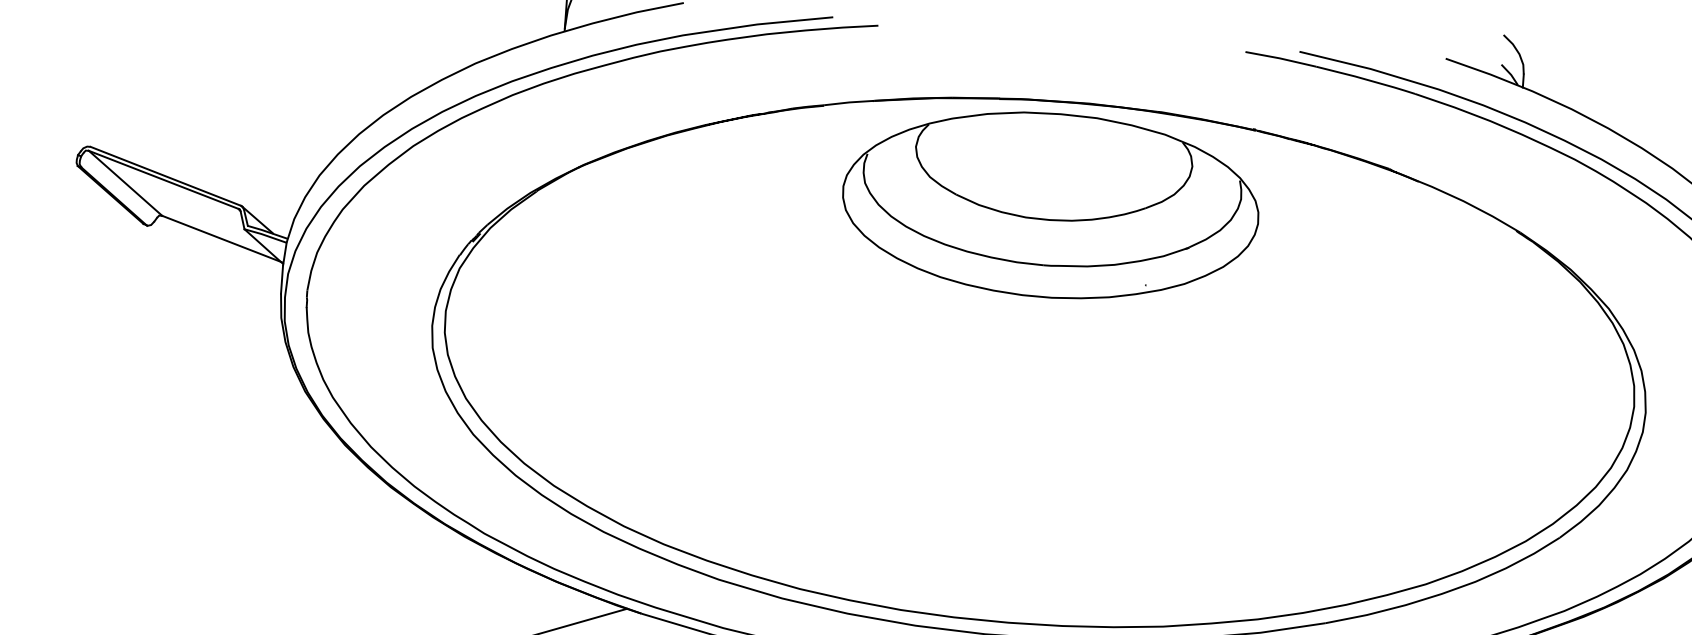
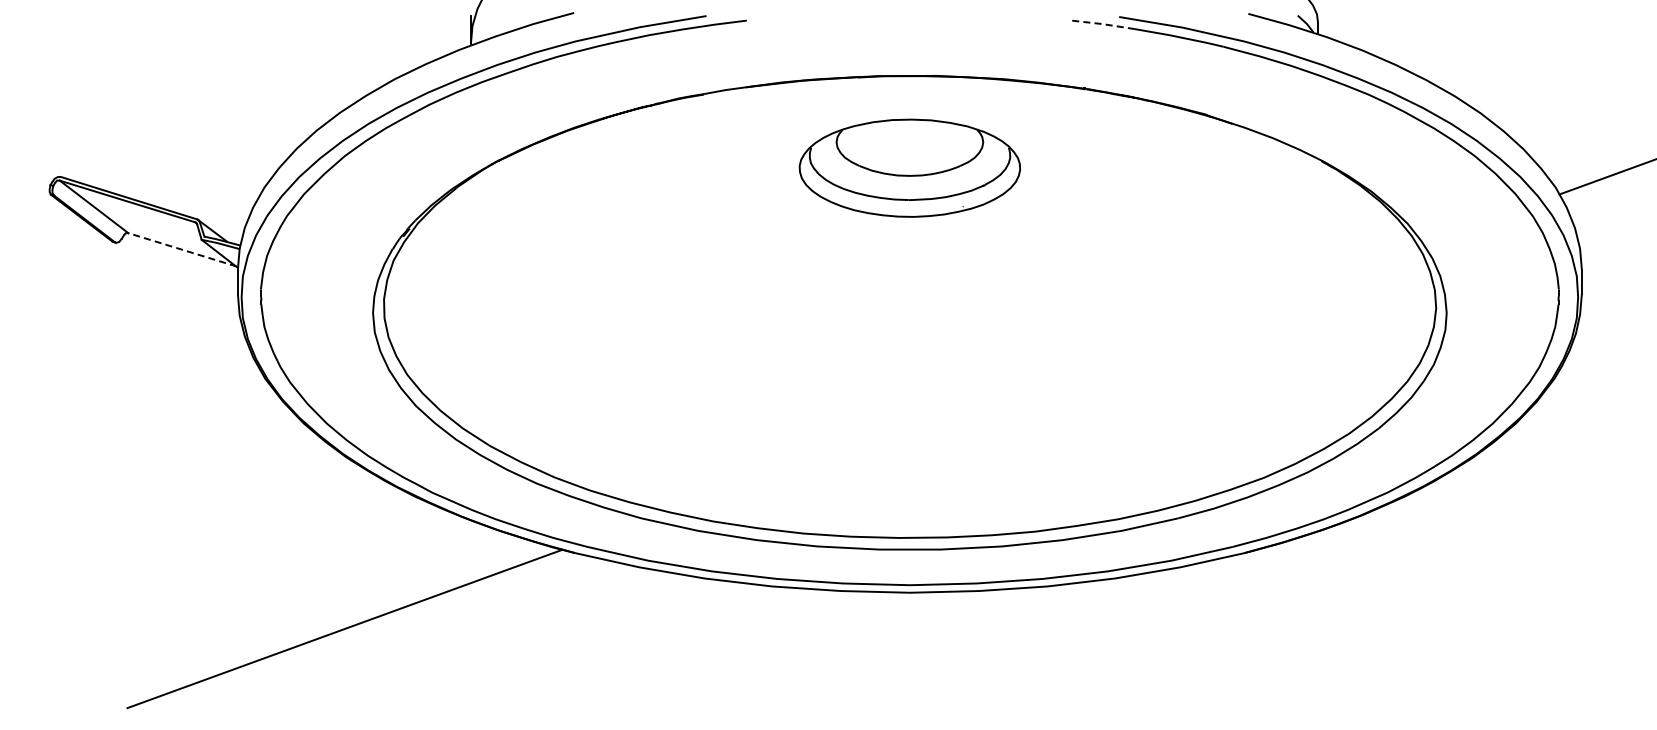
line: (1280, 58) -> (1102, 24), solid -> dashed
part: (1050, 205) -> (909, 168), size x0.6
line: (222, 238) -> (182, 249), solid -> dashed

